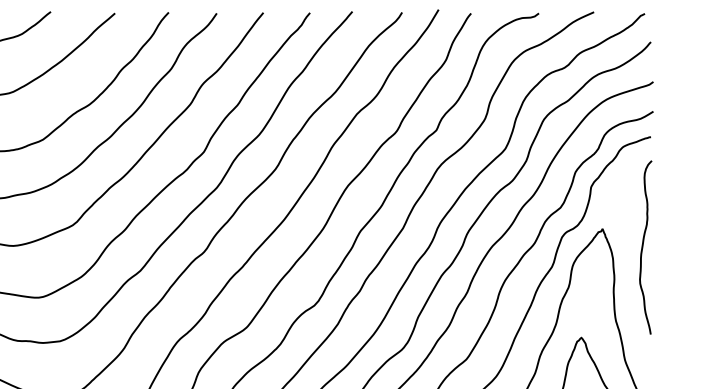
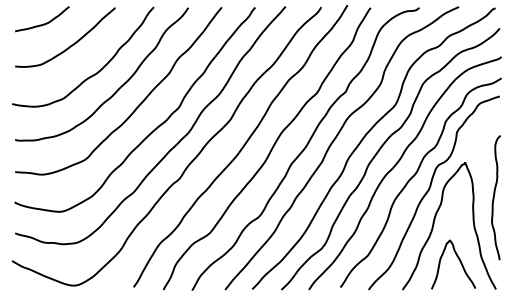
curve: (643, 247) -> (494, 197), moved

